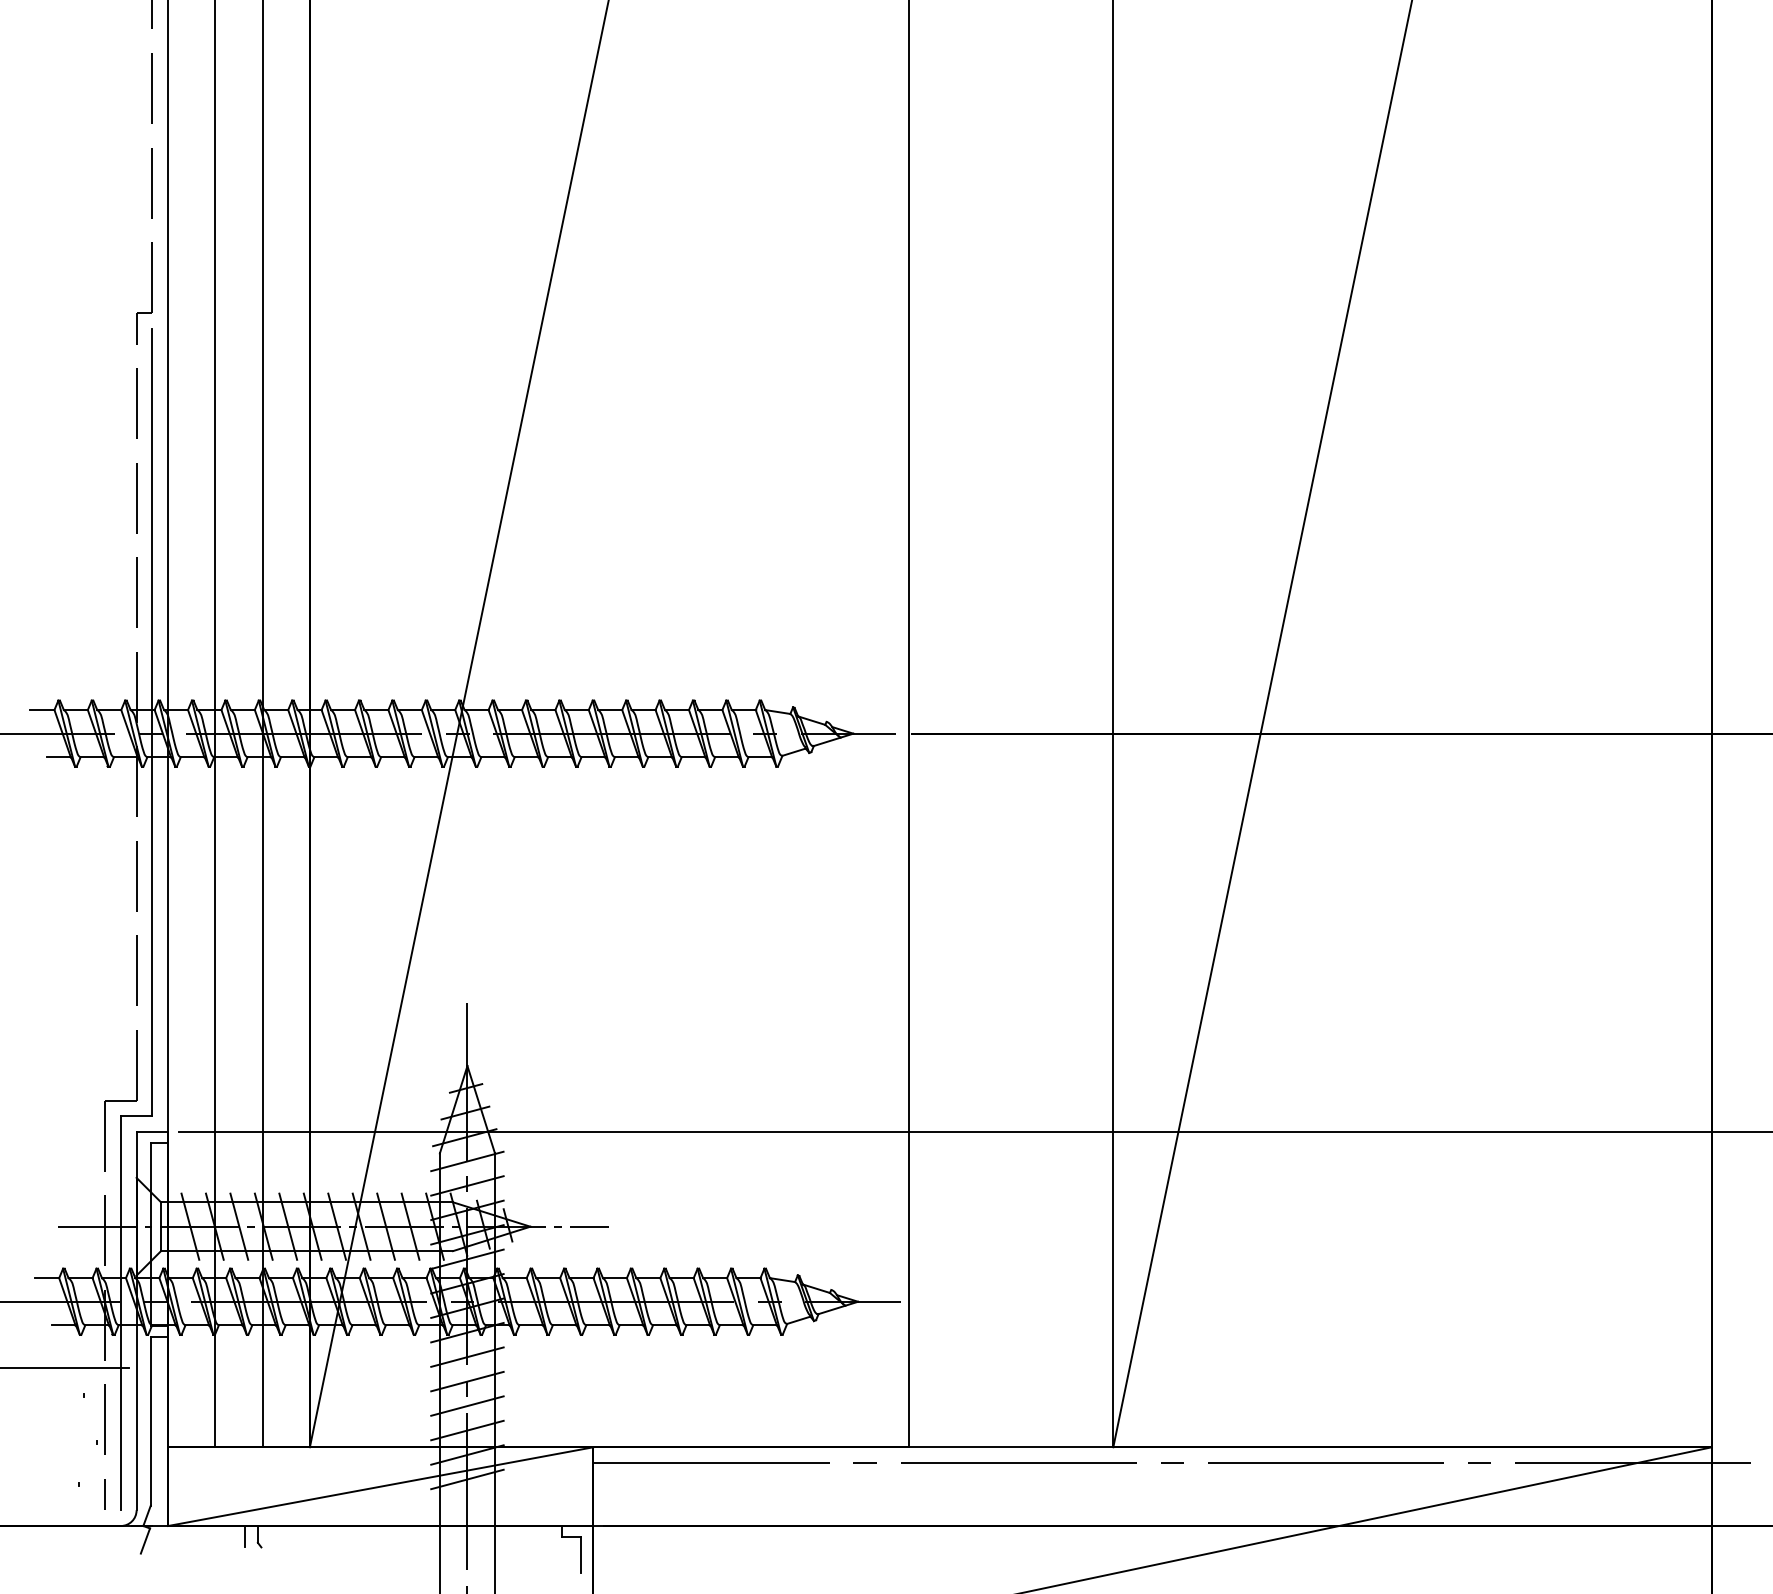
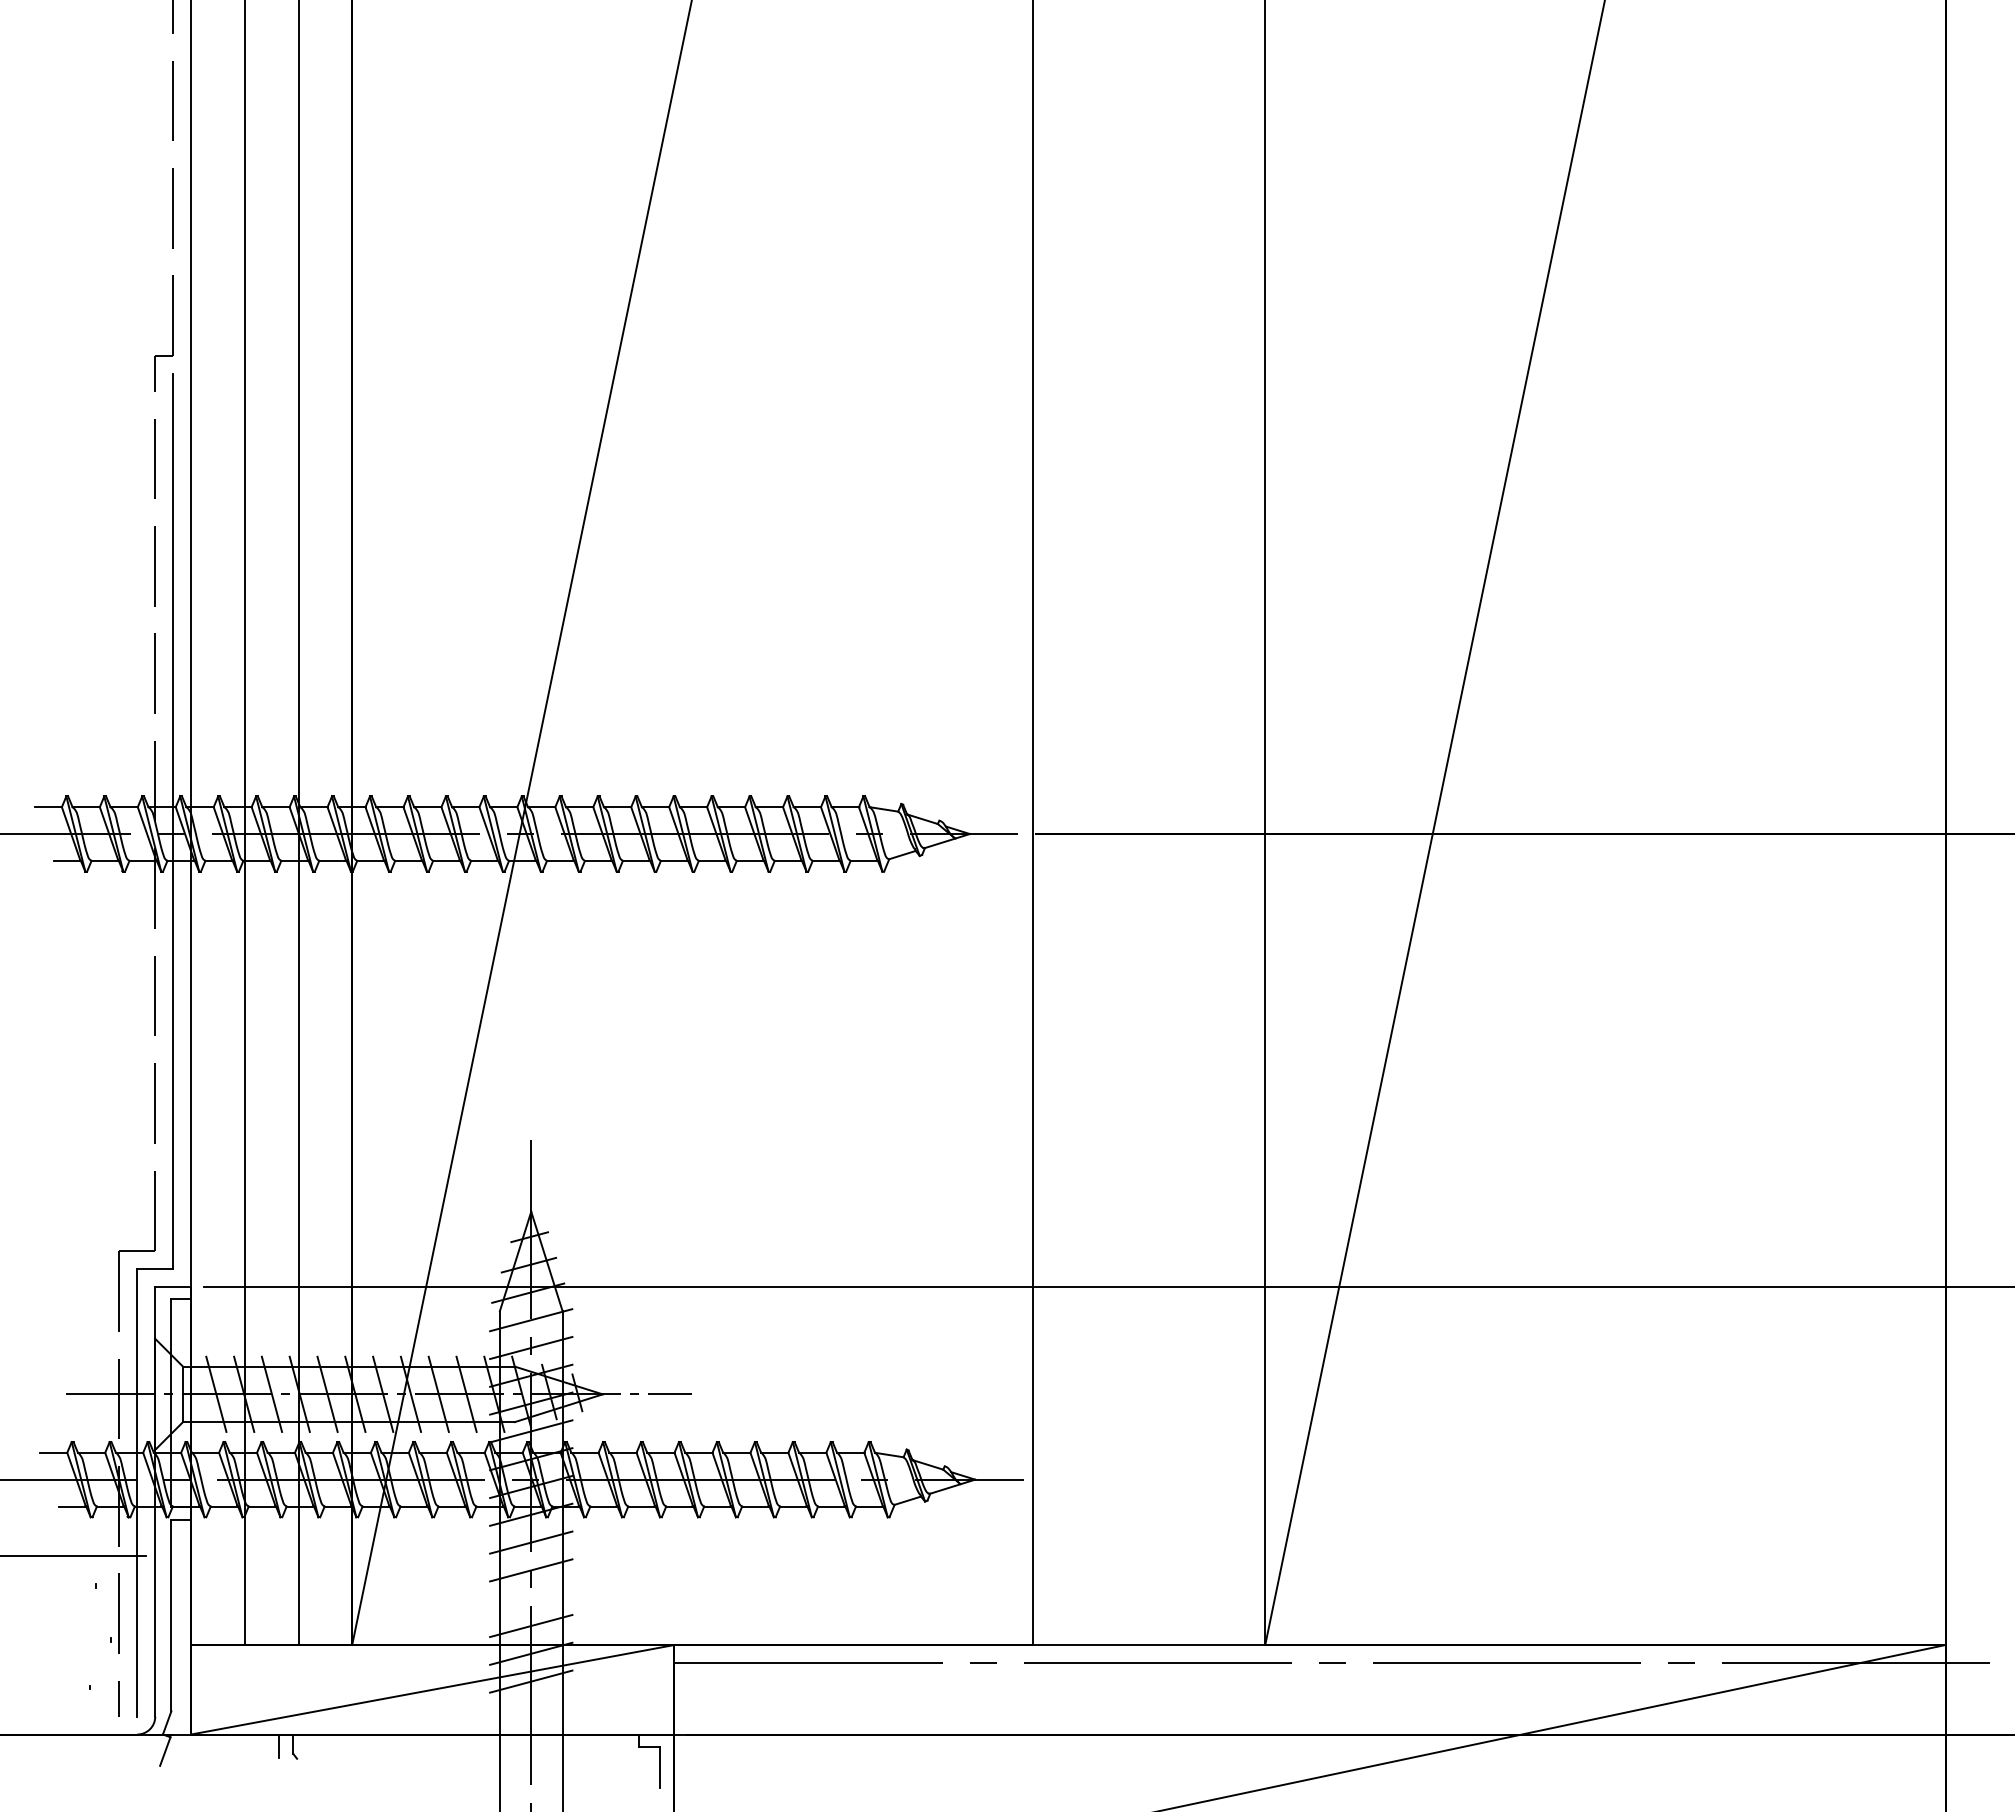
line: (467, 1406) -> (531, 1598), removed

